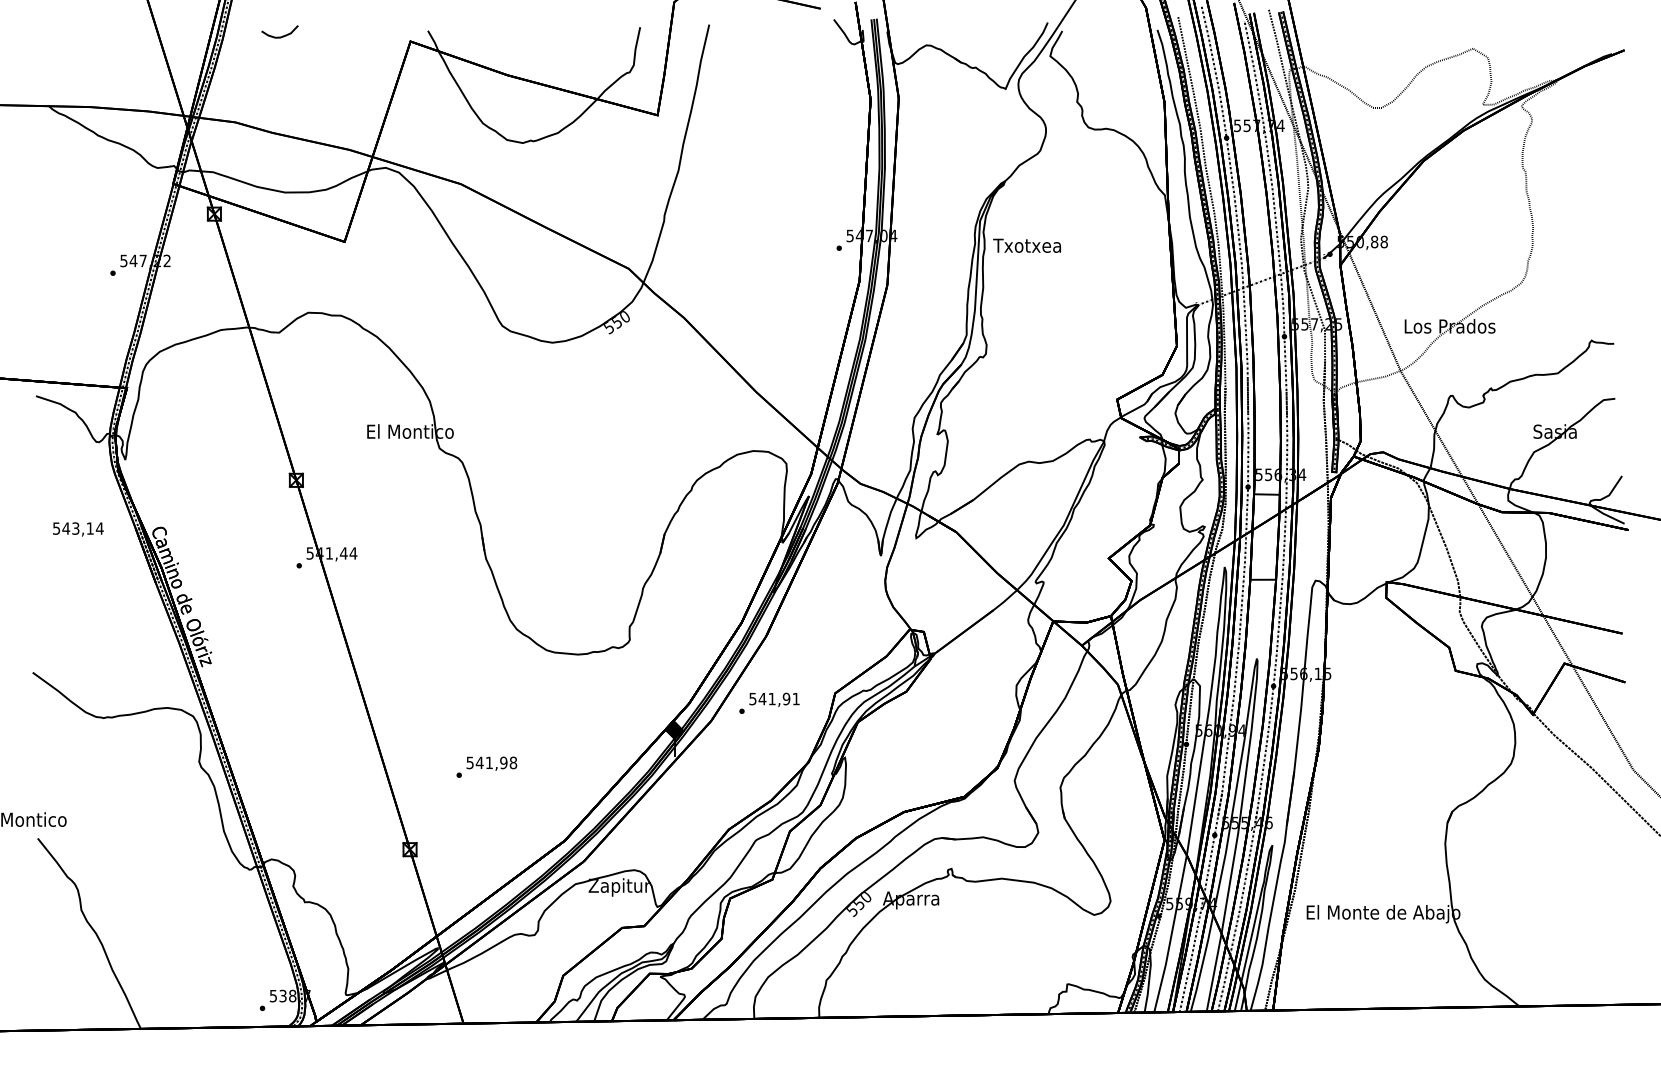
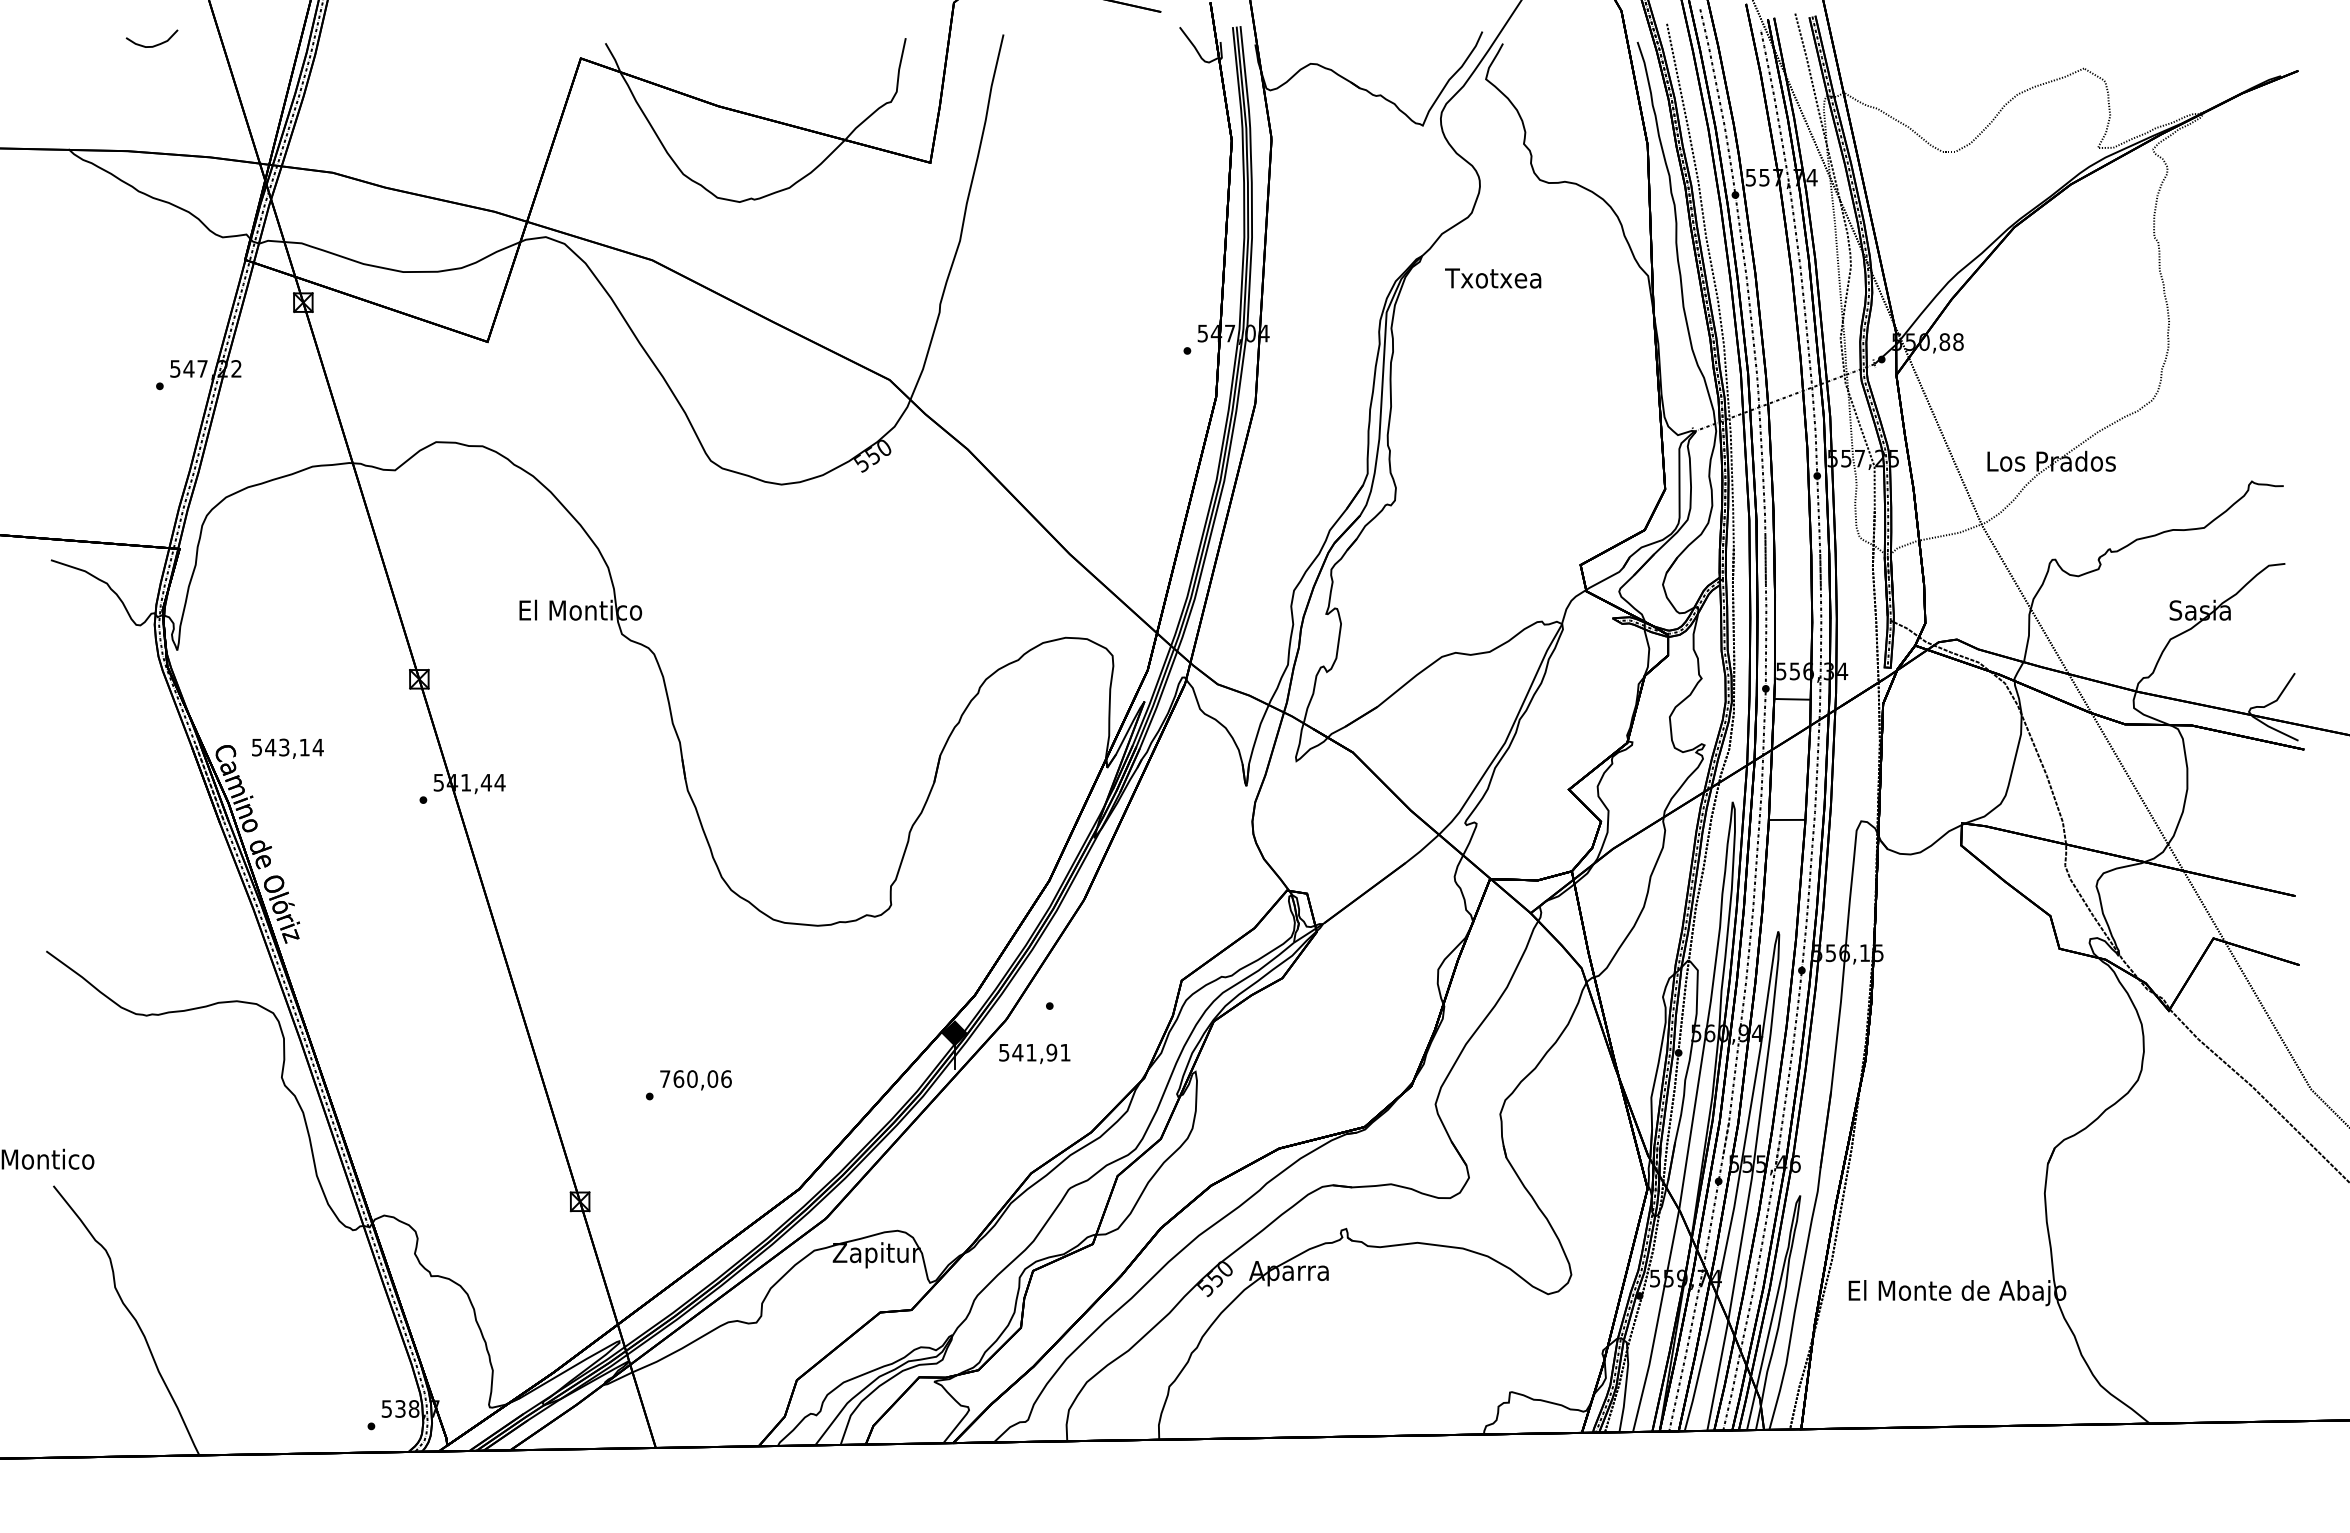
curve: (280, 36) -> (152, 45), moved
text: (1027, 245) -> (1493, 278), moved
text: (78, 529) -> (287, 748), moved
text: (774, 699) -> (1034, 1053), moved
text: (491, 763) -> (695, 1079), 541,98 -> 760,06

